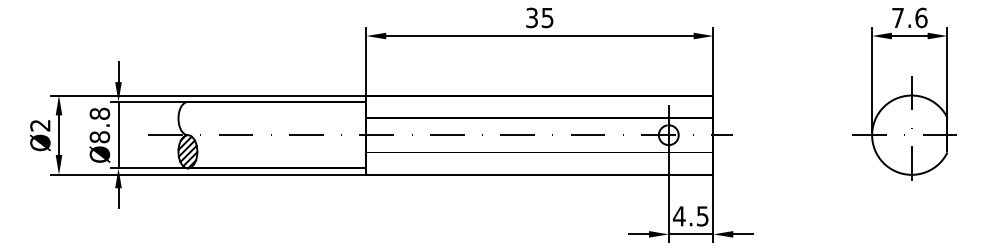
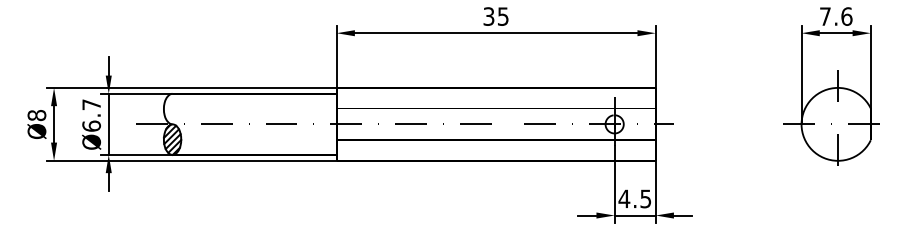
text: (40, 125) -> (37, 115), Ø2 -> Ø8
text: (99, 125) -> (91, 115), Ø8.8 -> Ø6.7

